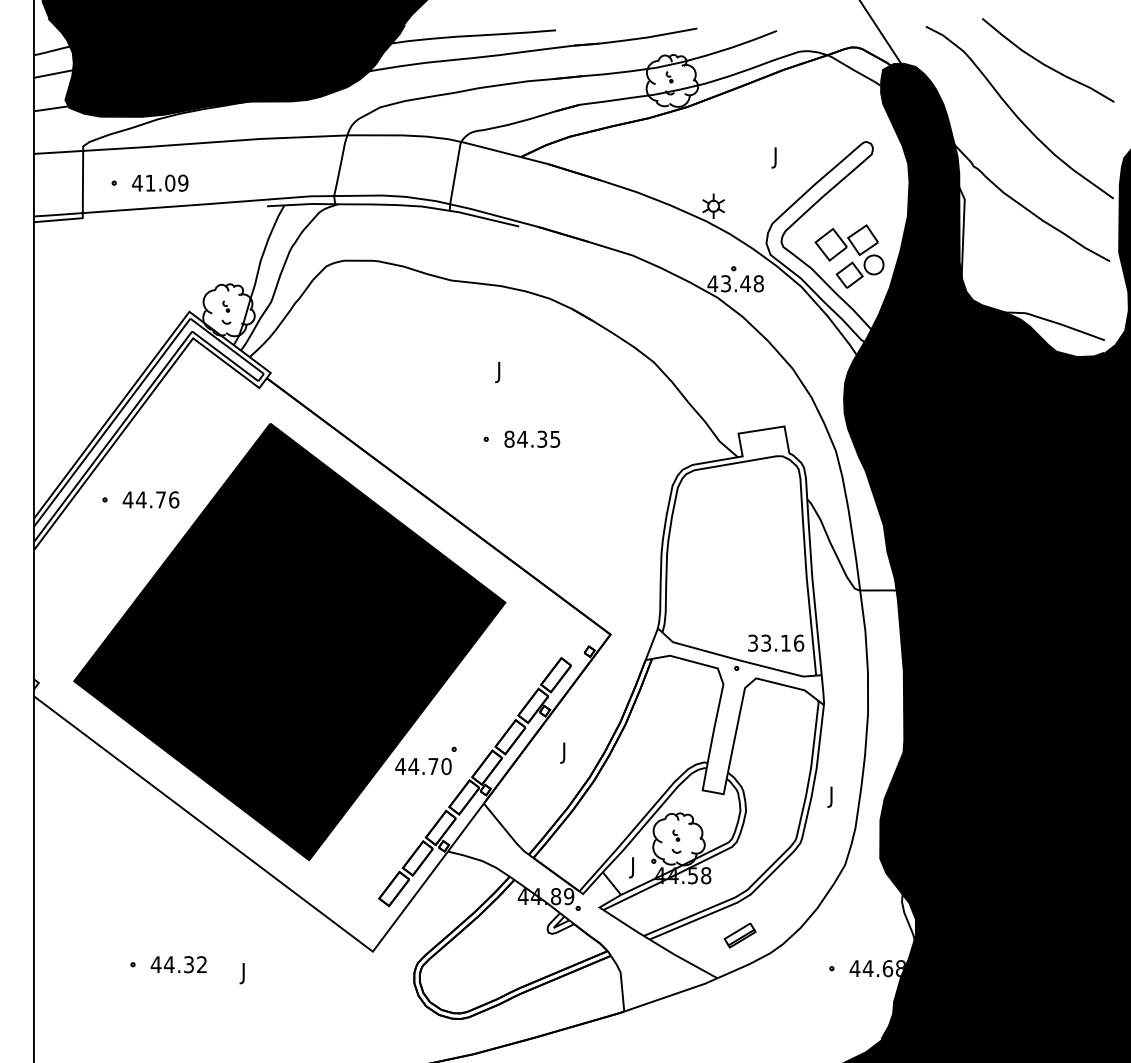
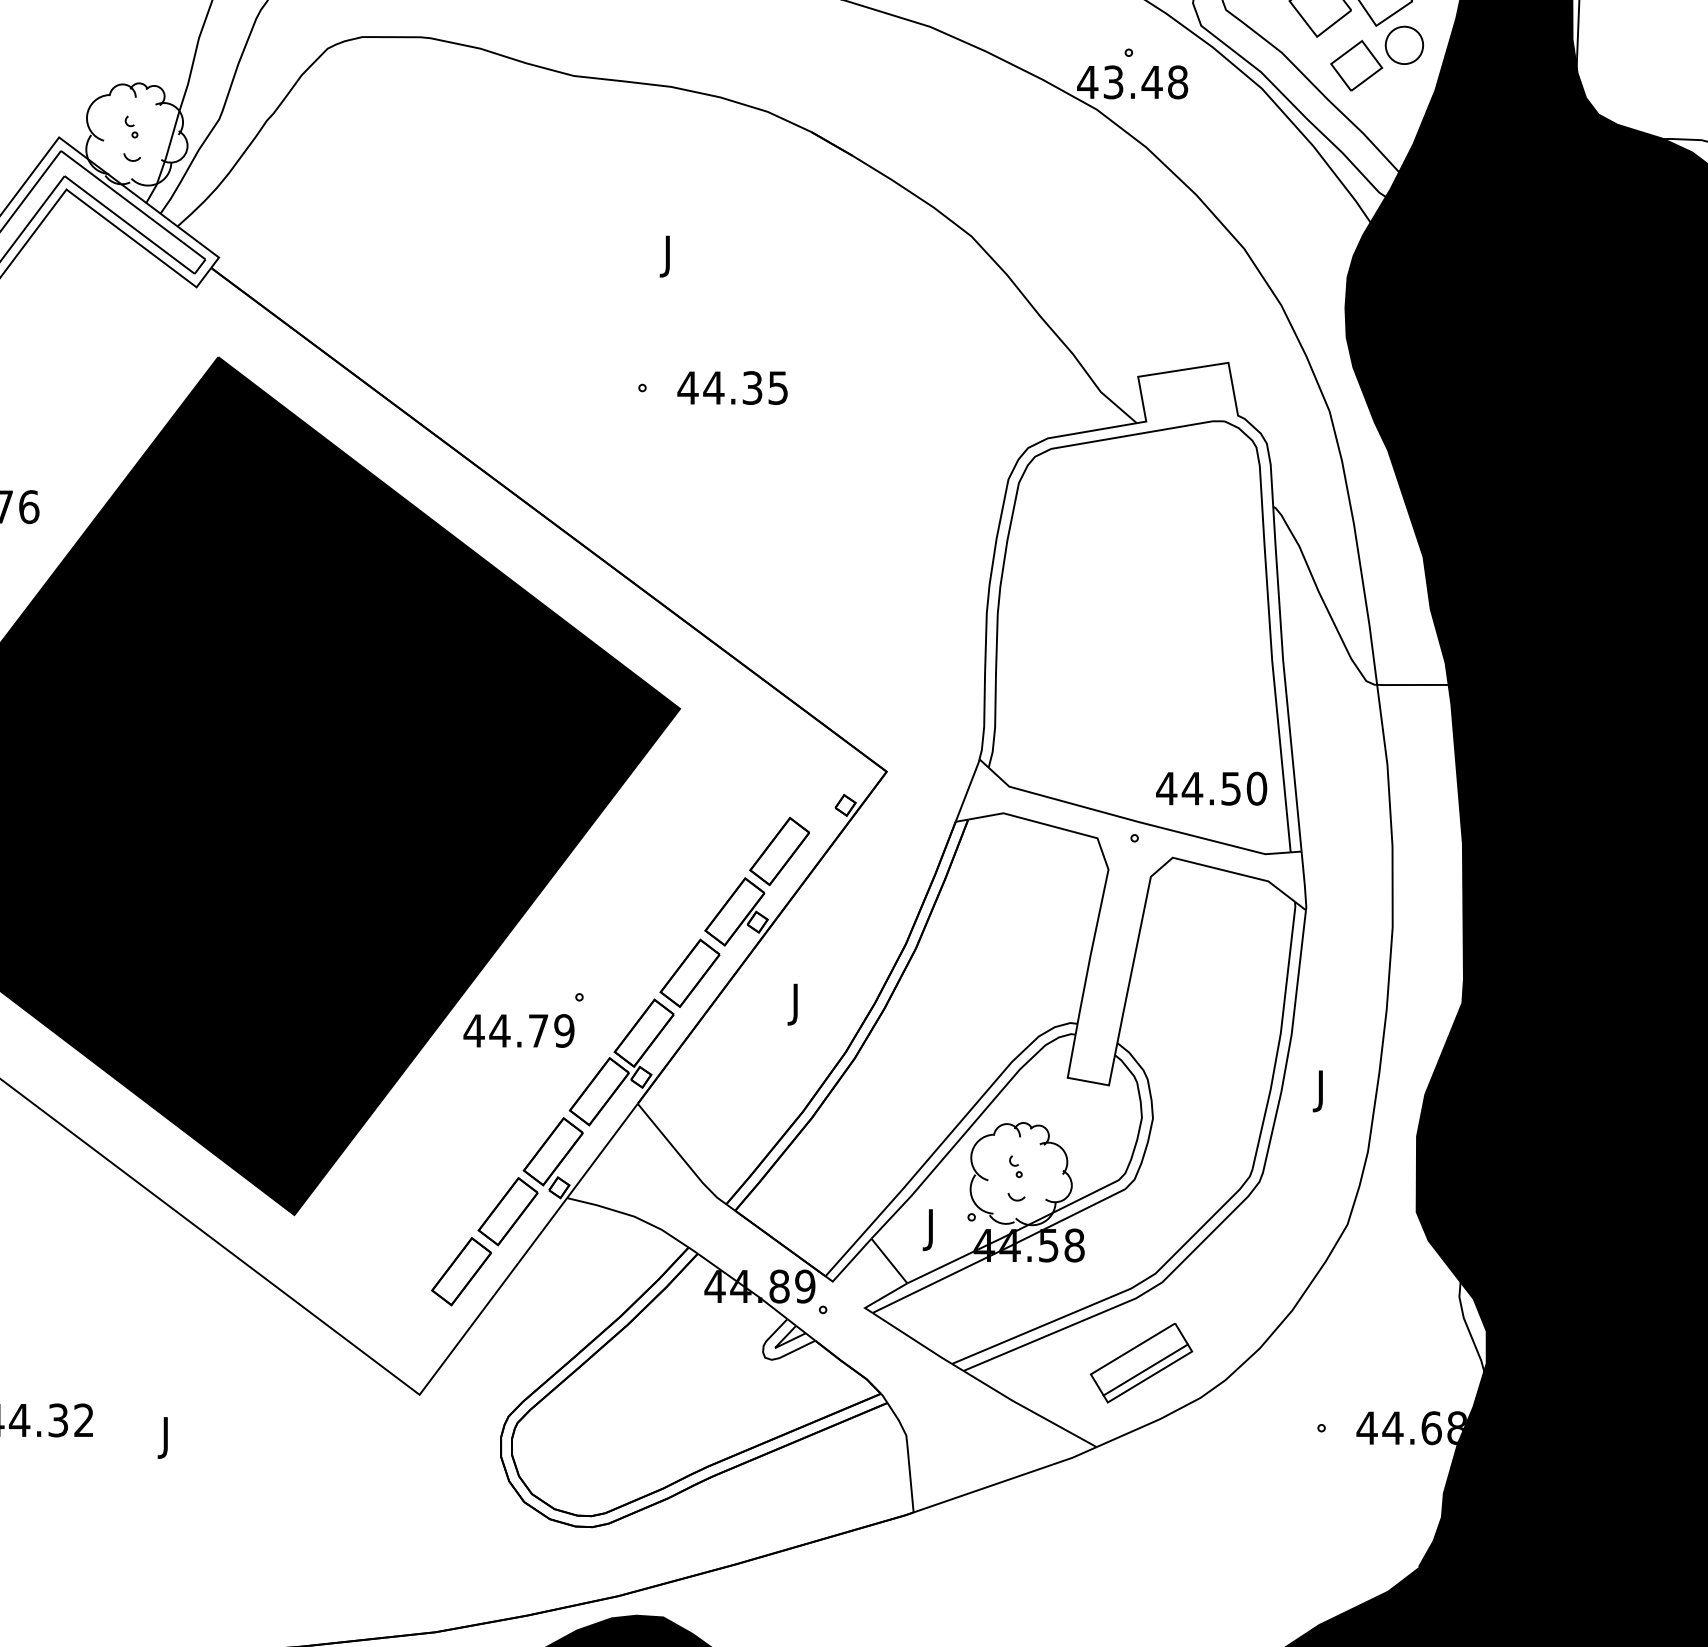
text: (509, 438) -> (688, 386), 84.35 -> 44.35
text: (775, 642) -> (1210, 787), 33.16 -> 44.50
text: (446, 766) -> (564, 1030), 44.70 -> 44.79
part: (739, 935) -> (1140, 1363), size x1.67

